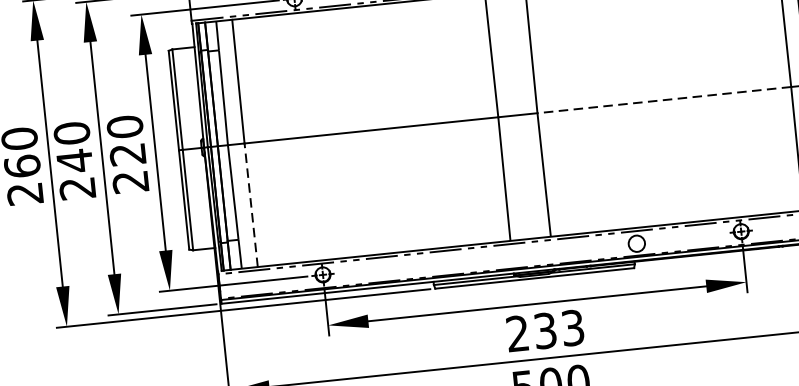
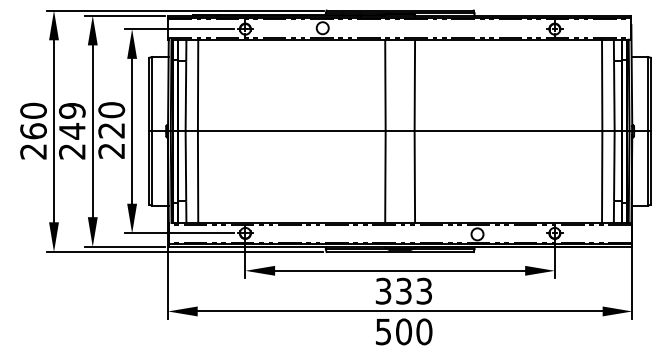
line: (664, 100) -> (508, 131), dashed -> solid
text: (72, 132) -> (72, 110), 240 -> 249
line: (251, 205) -> (198, 177), dashed -> solid
text: (517, 334) -> (383, 291), 233 -> 333

